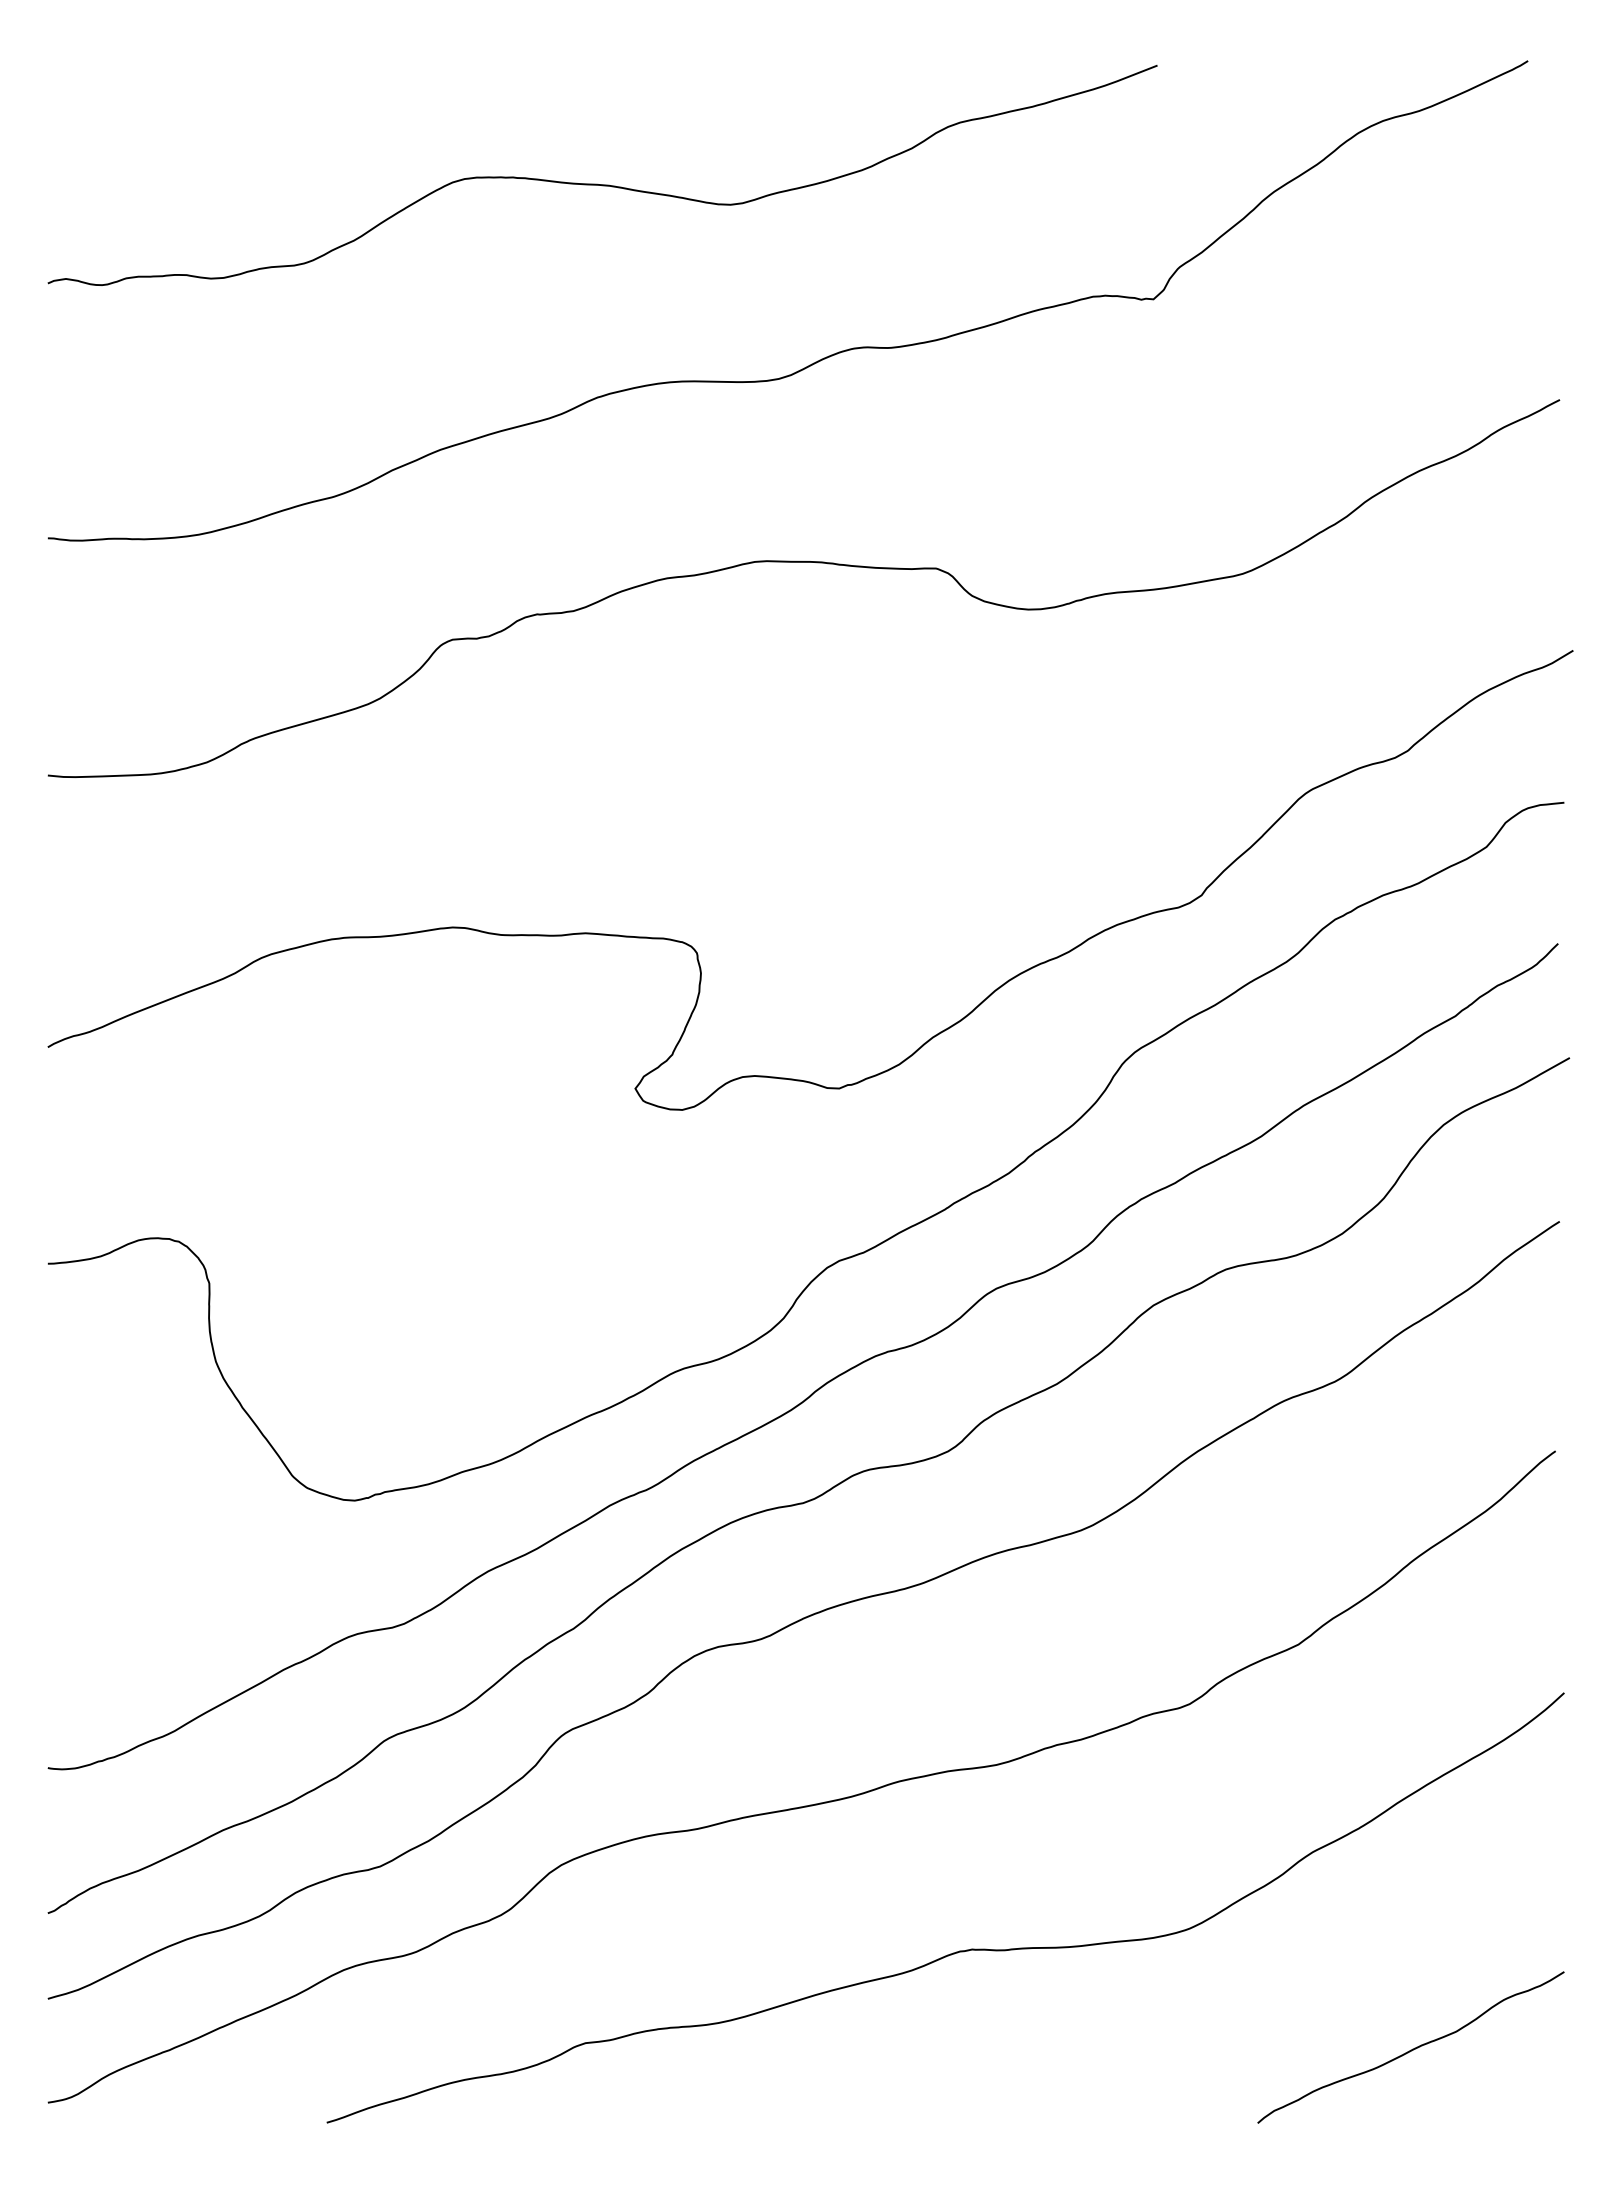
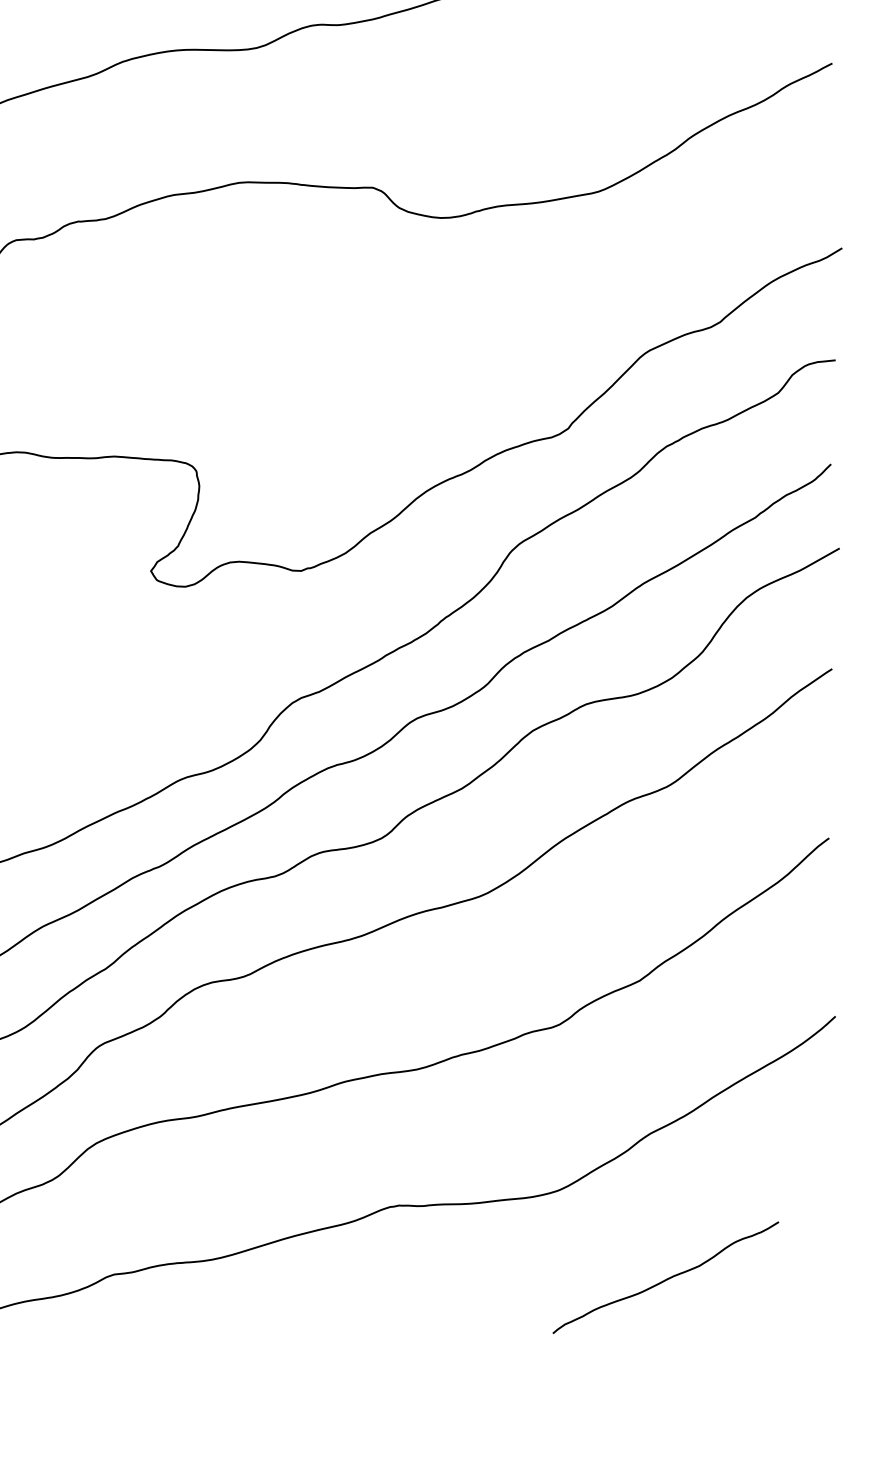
curve: (1412, 2048) -> (667, 1278), moved

